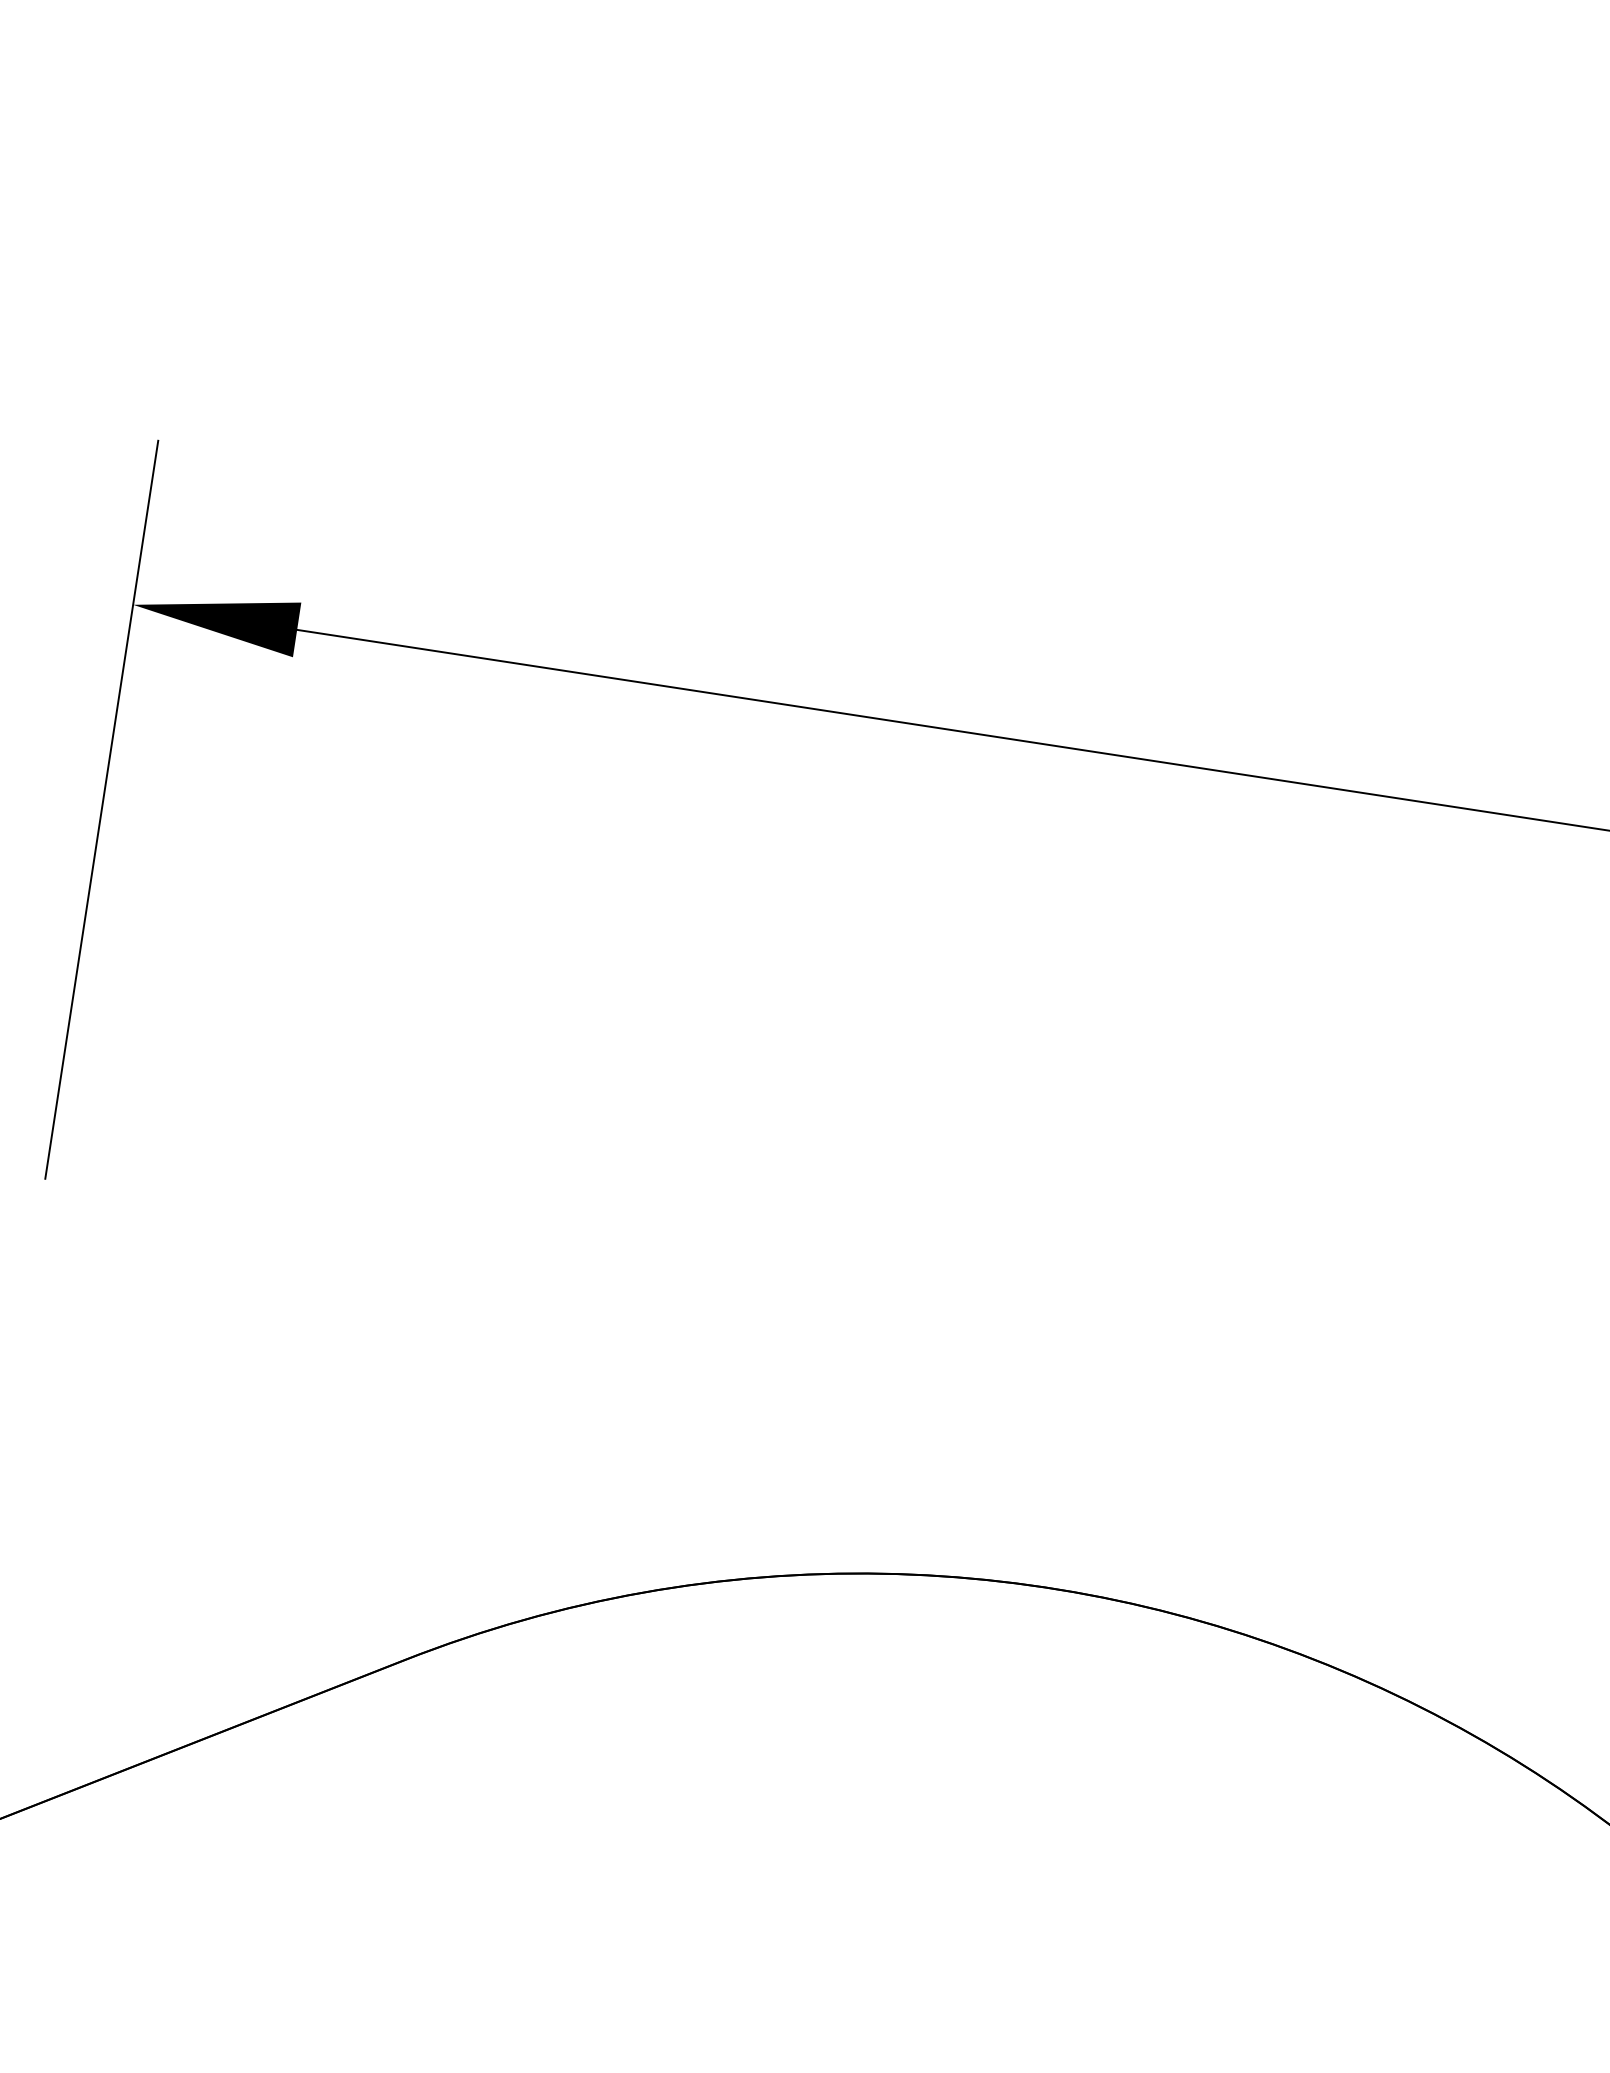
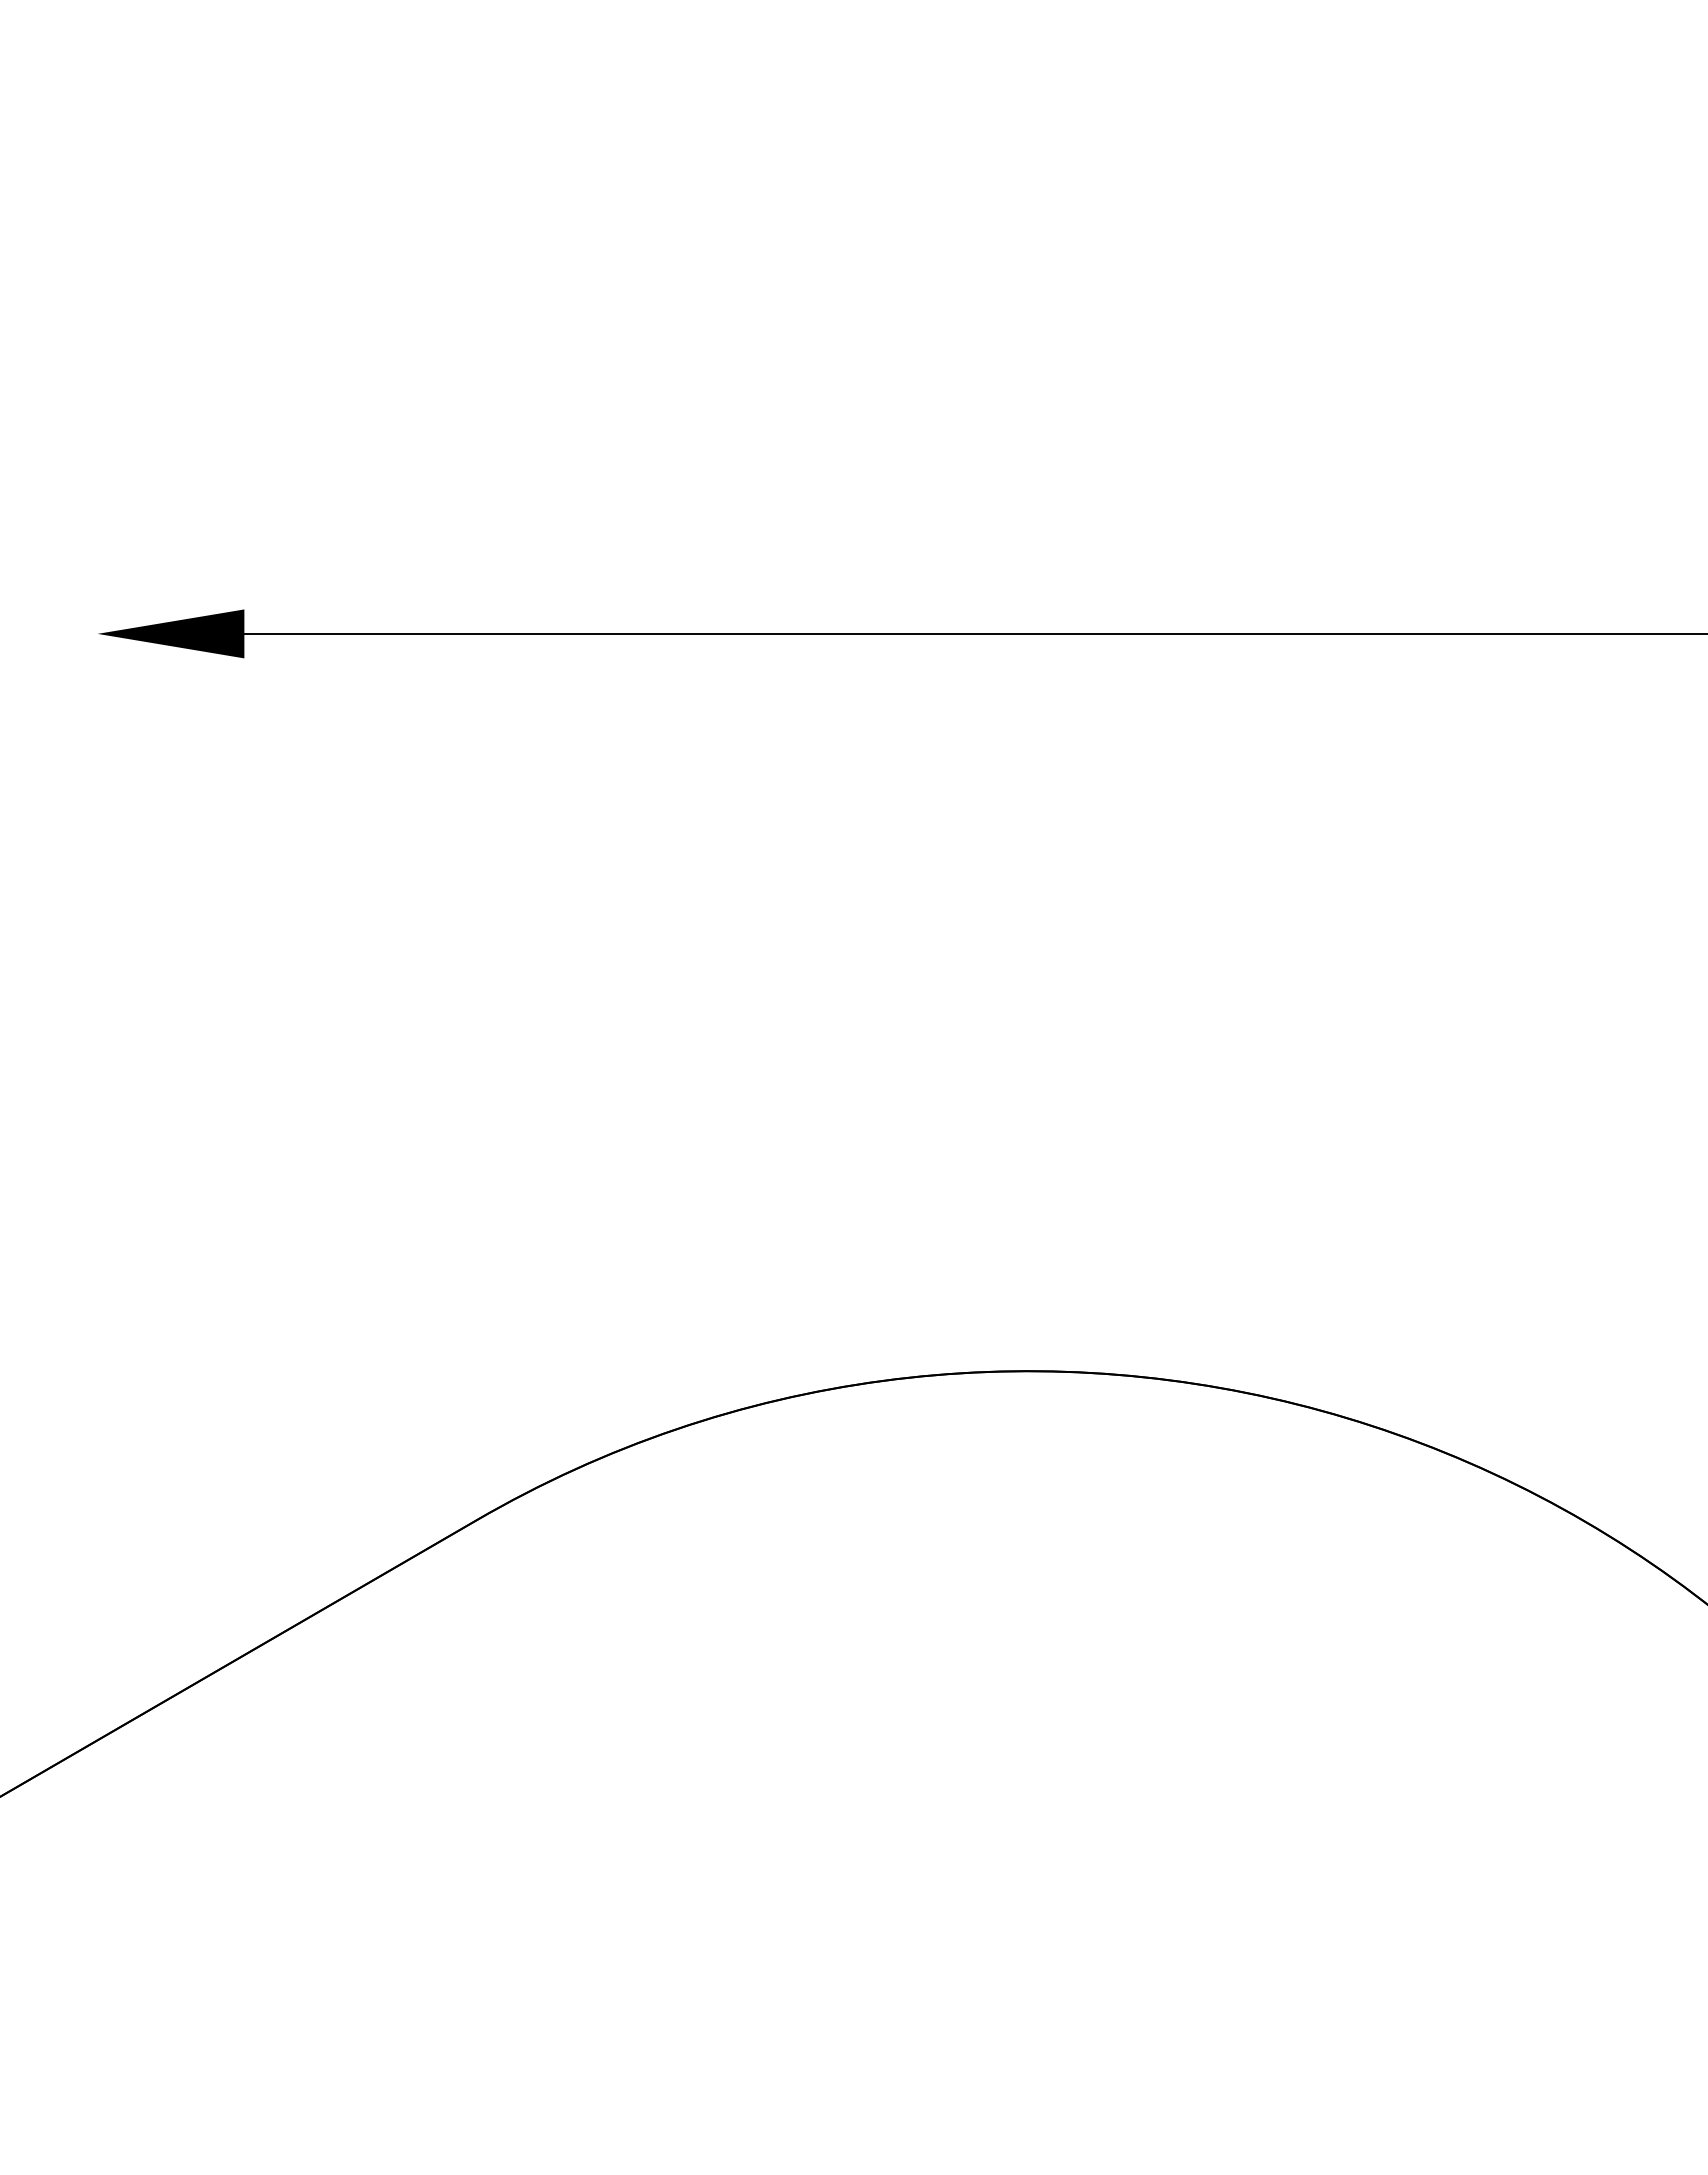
line: (101, 809) -> (97, 817), removed

